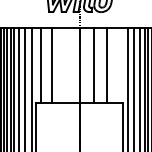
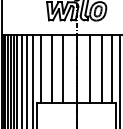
line: (64, 64) -> (63, 68), added
line: (118, 64) -> (112, 68), added

